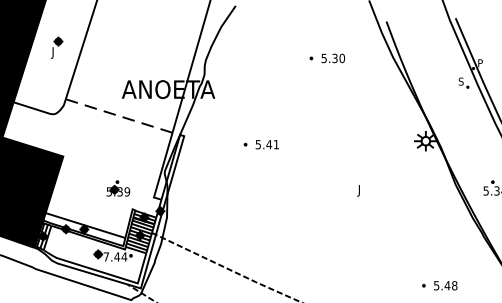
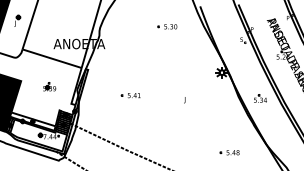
line: (119, 115) -> (52, 58), dashed -> solid
part: (260, 144) -> (130, 95), moved
part: (118, 187) -> (49, 86), moved

